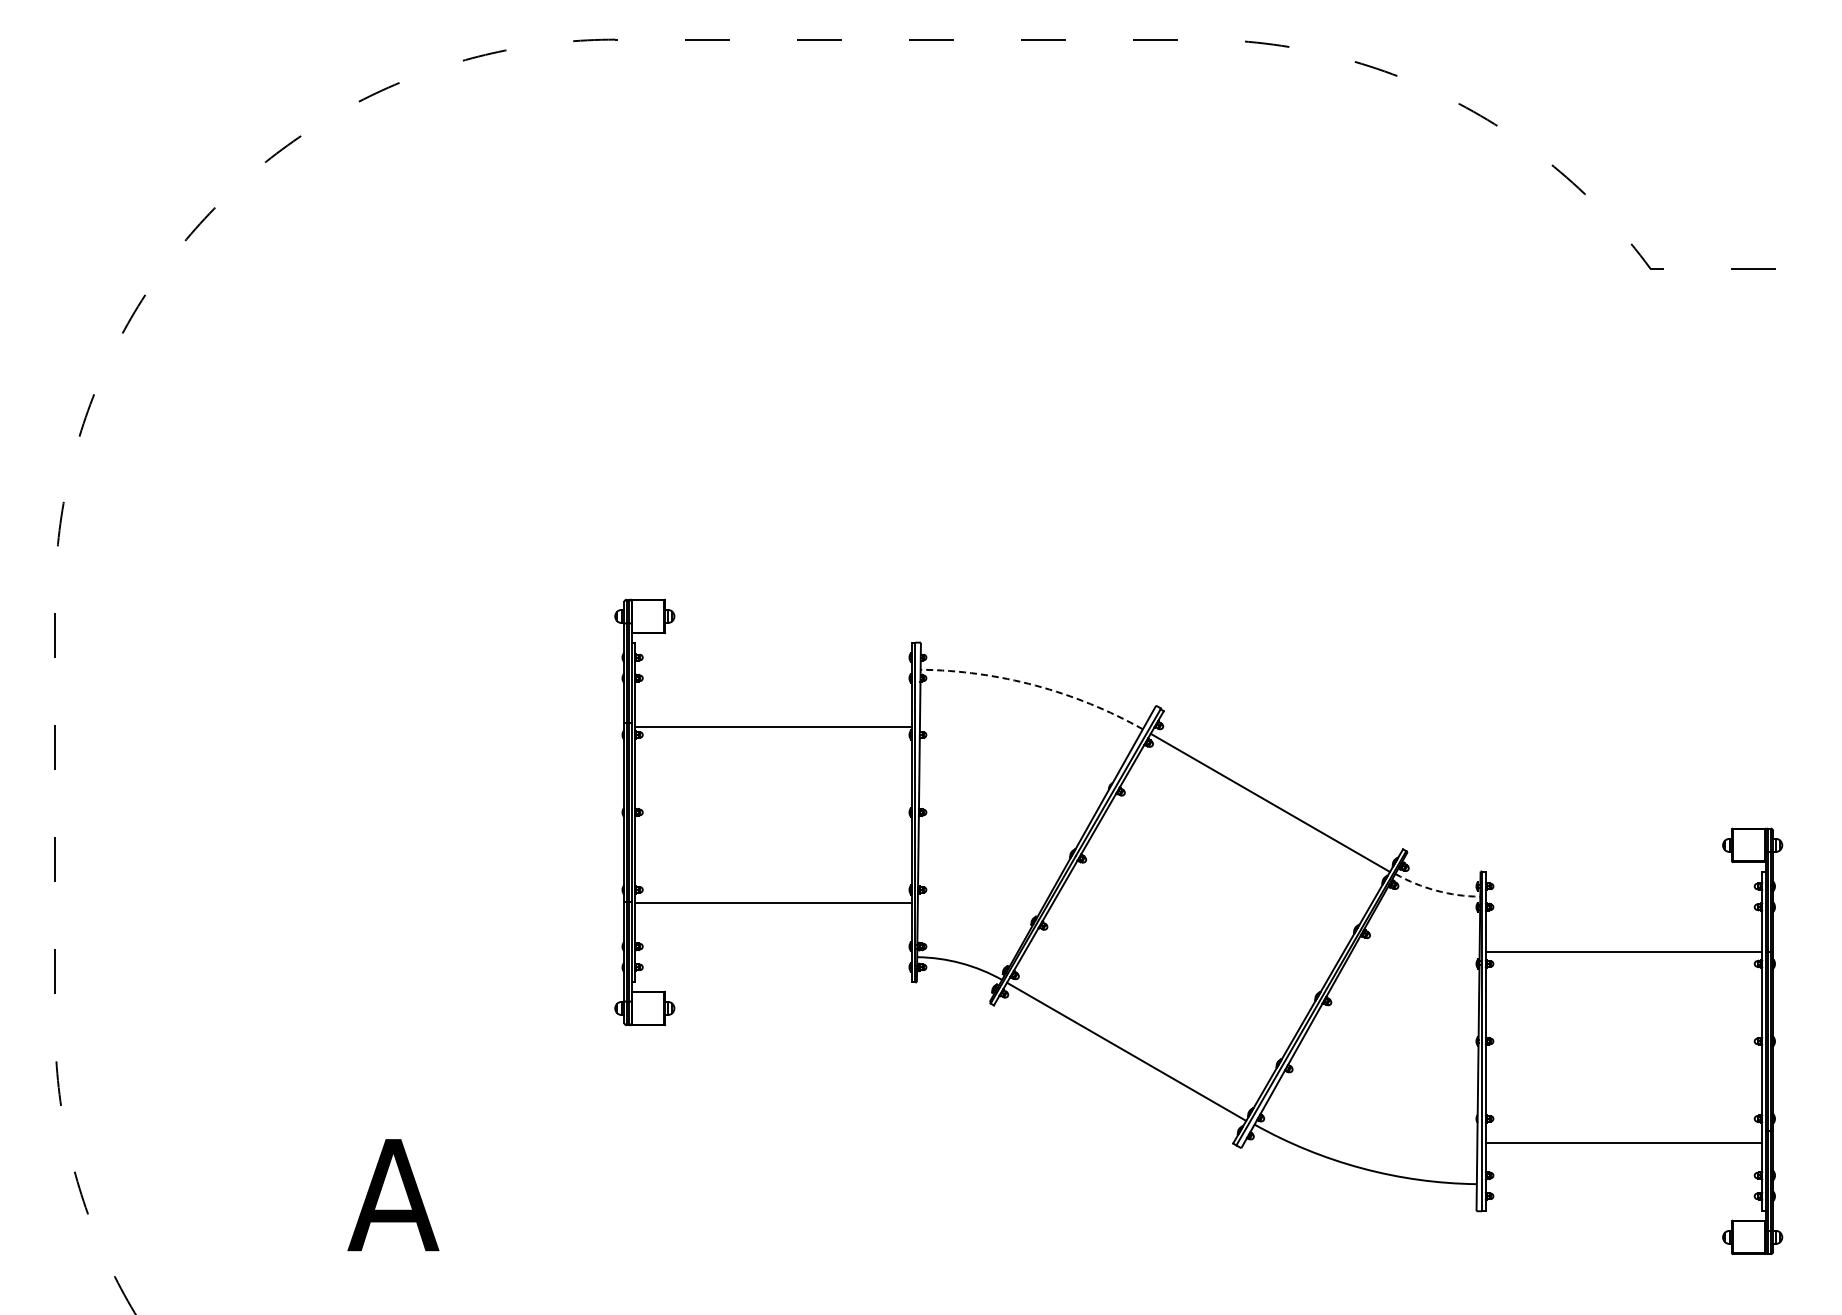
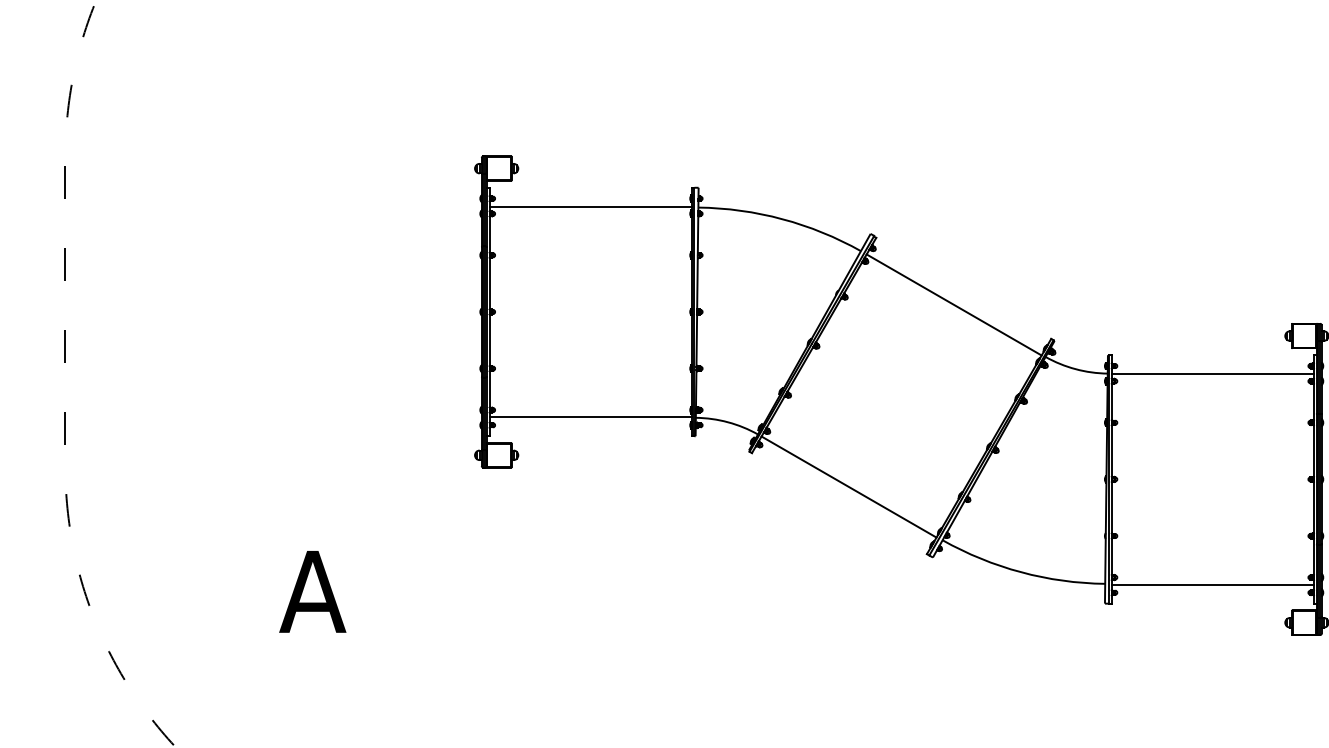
arc: (1035, 685) -> (782, 219), dashed -> solid
line: (773, 726) -> (590, 206), moved
arc: (1436, 890) -> (1075, 369), dashed -> solid
line: (773, 903) -> (590, 417), moved
line: (1623, 951) -> (1212, 374), moved
line: (1623, 1143) -> (1212, 584), moved

